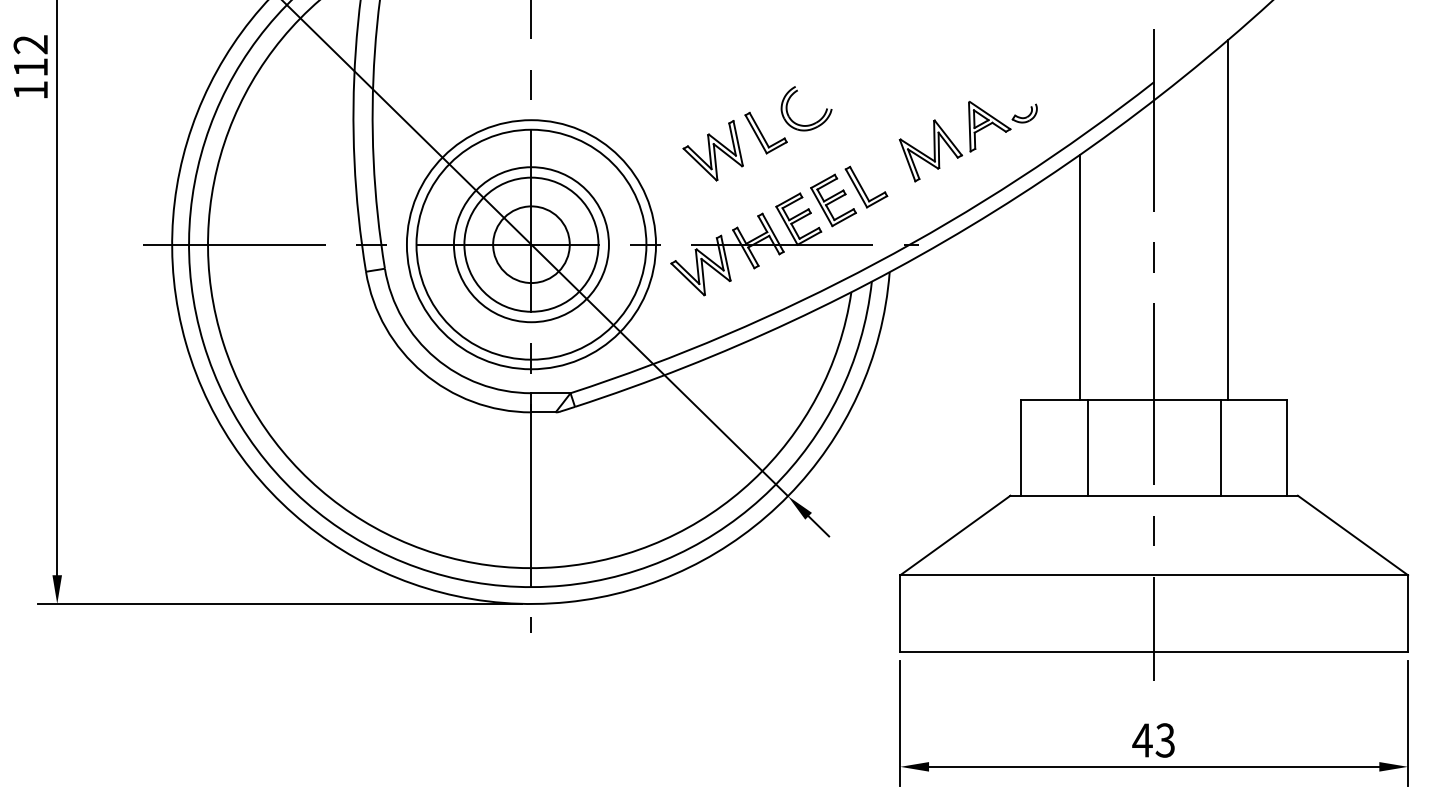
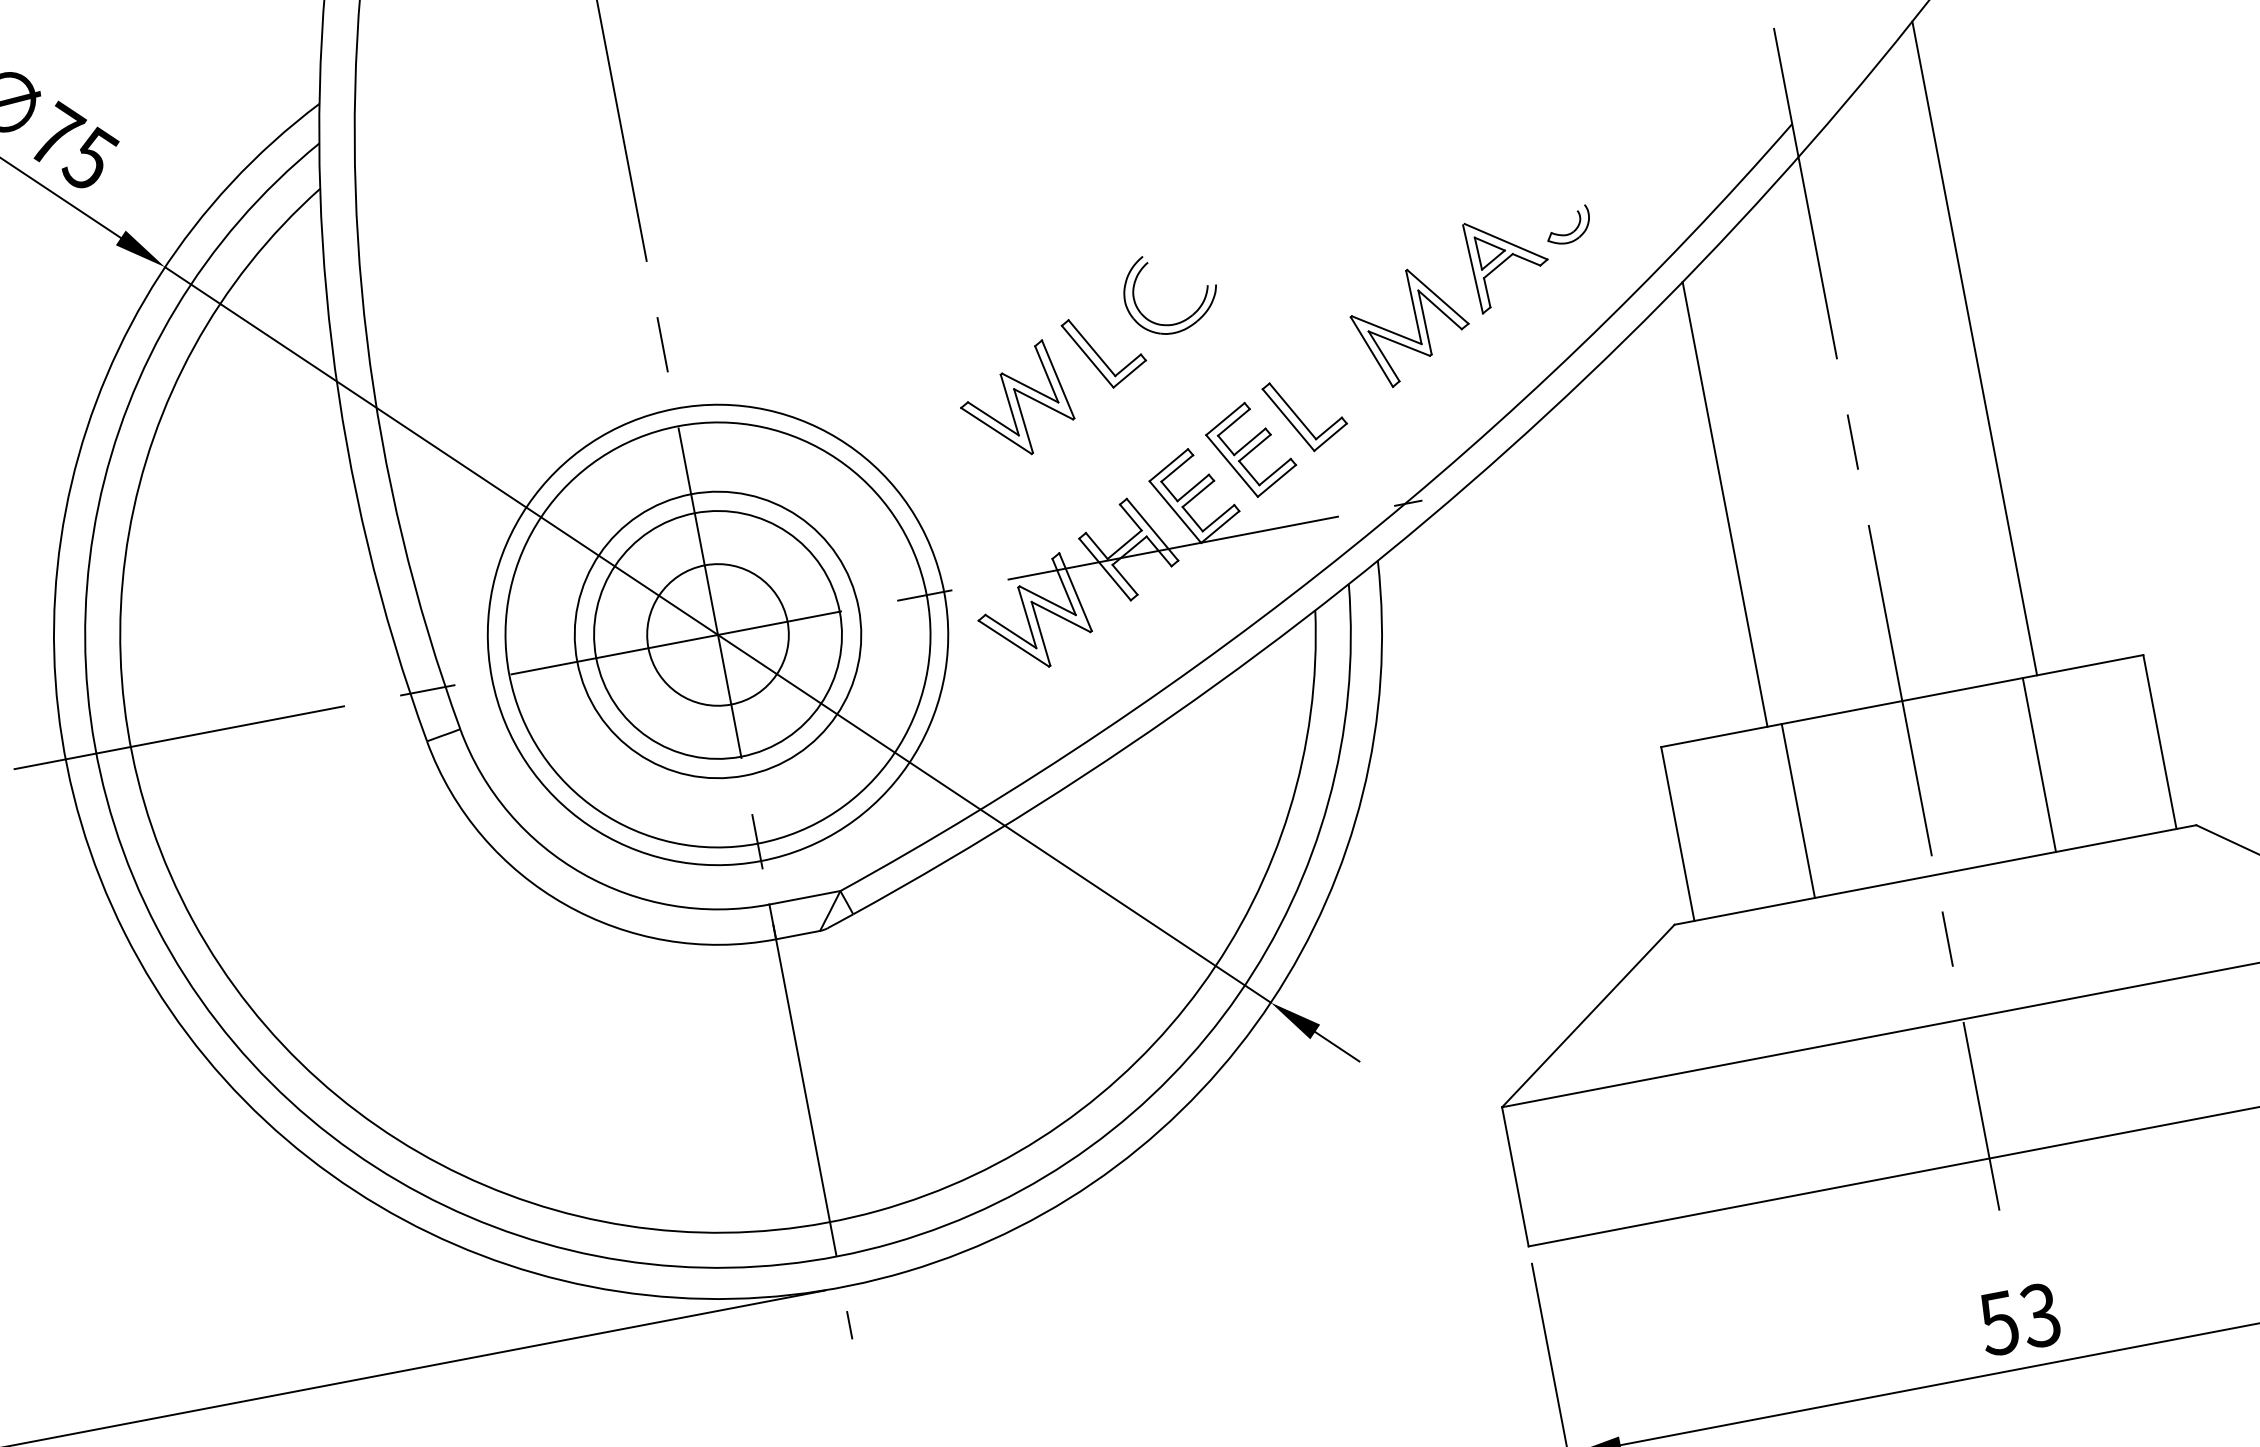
text: (1142, 740) -> (1999, 1323), 43 -> 53

